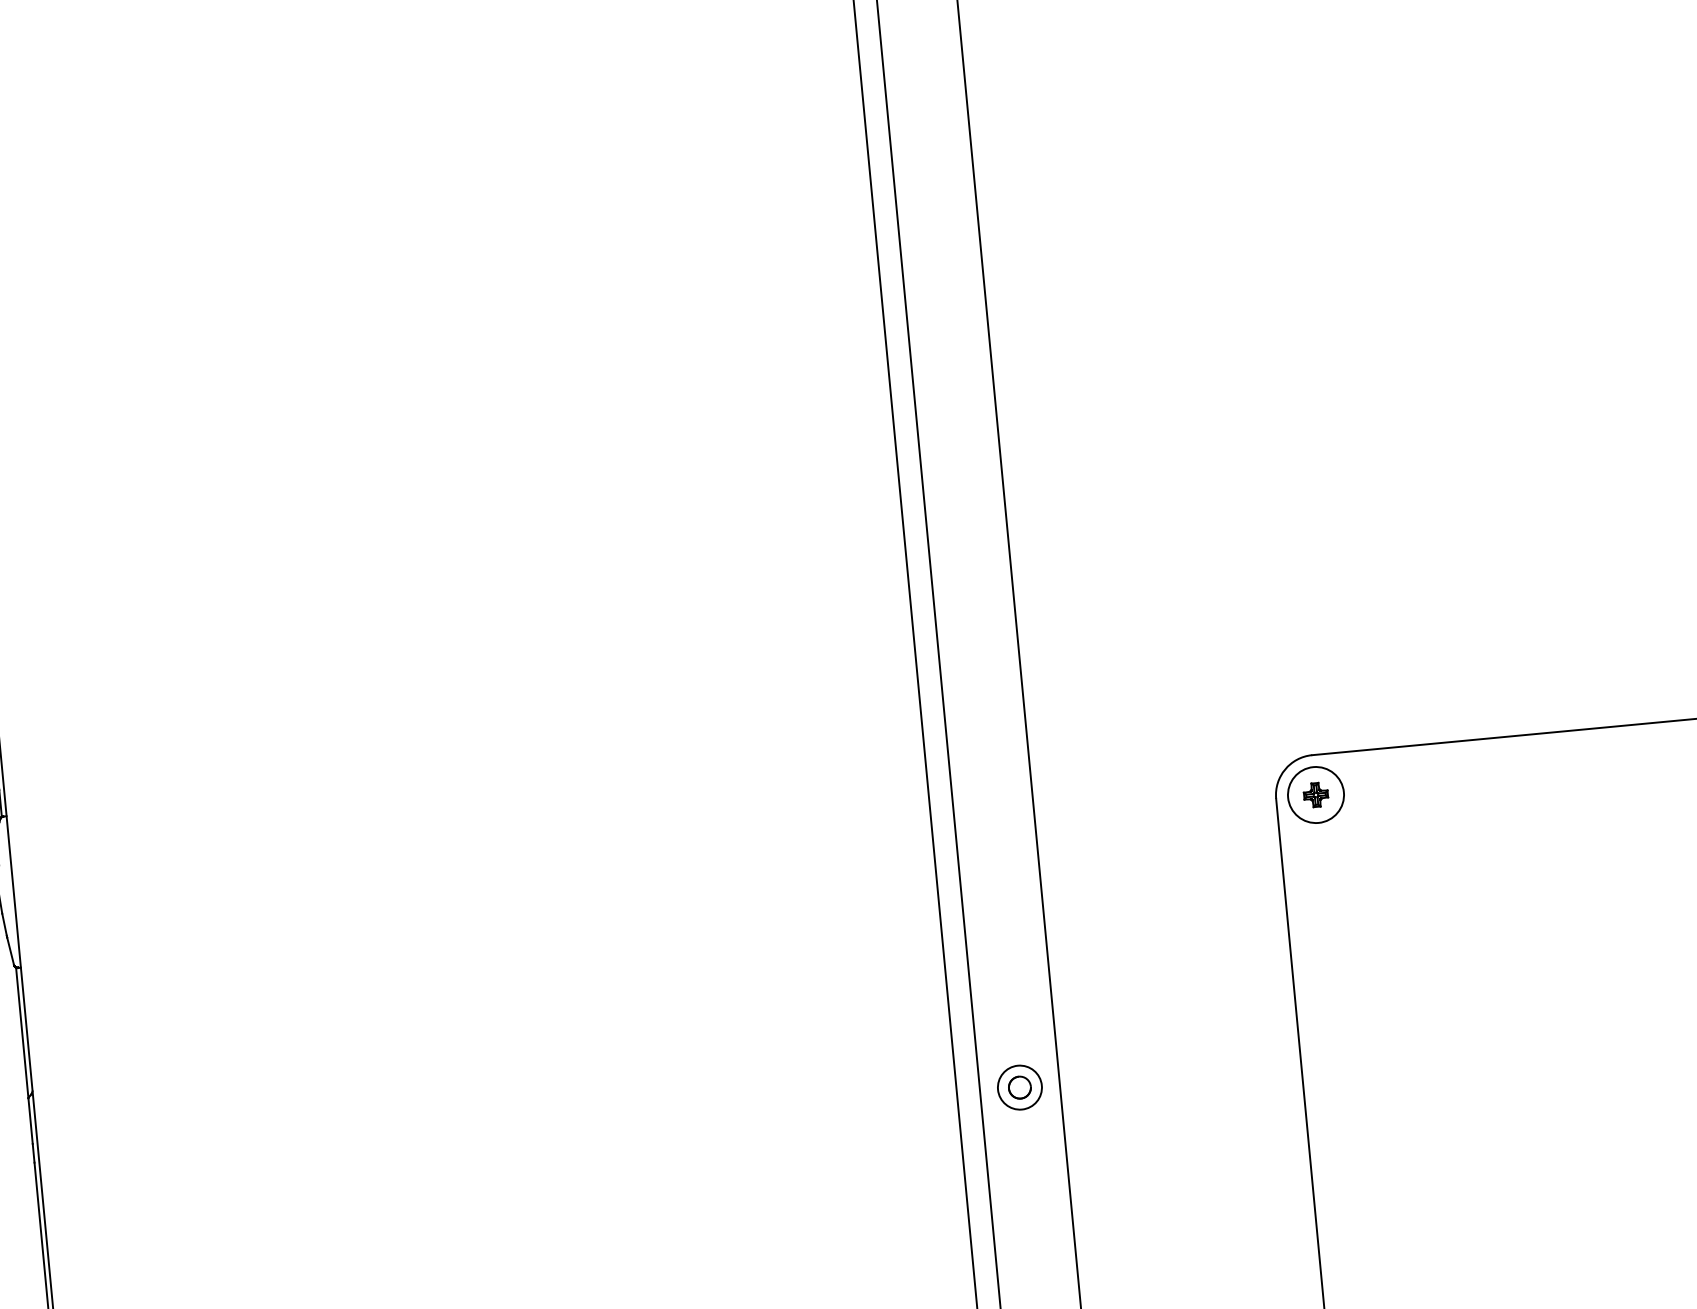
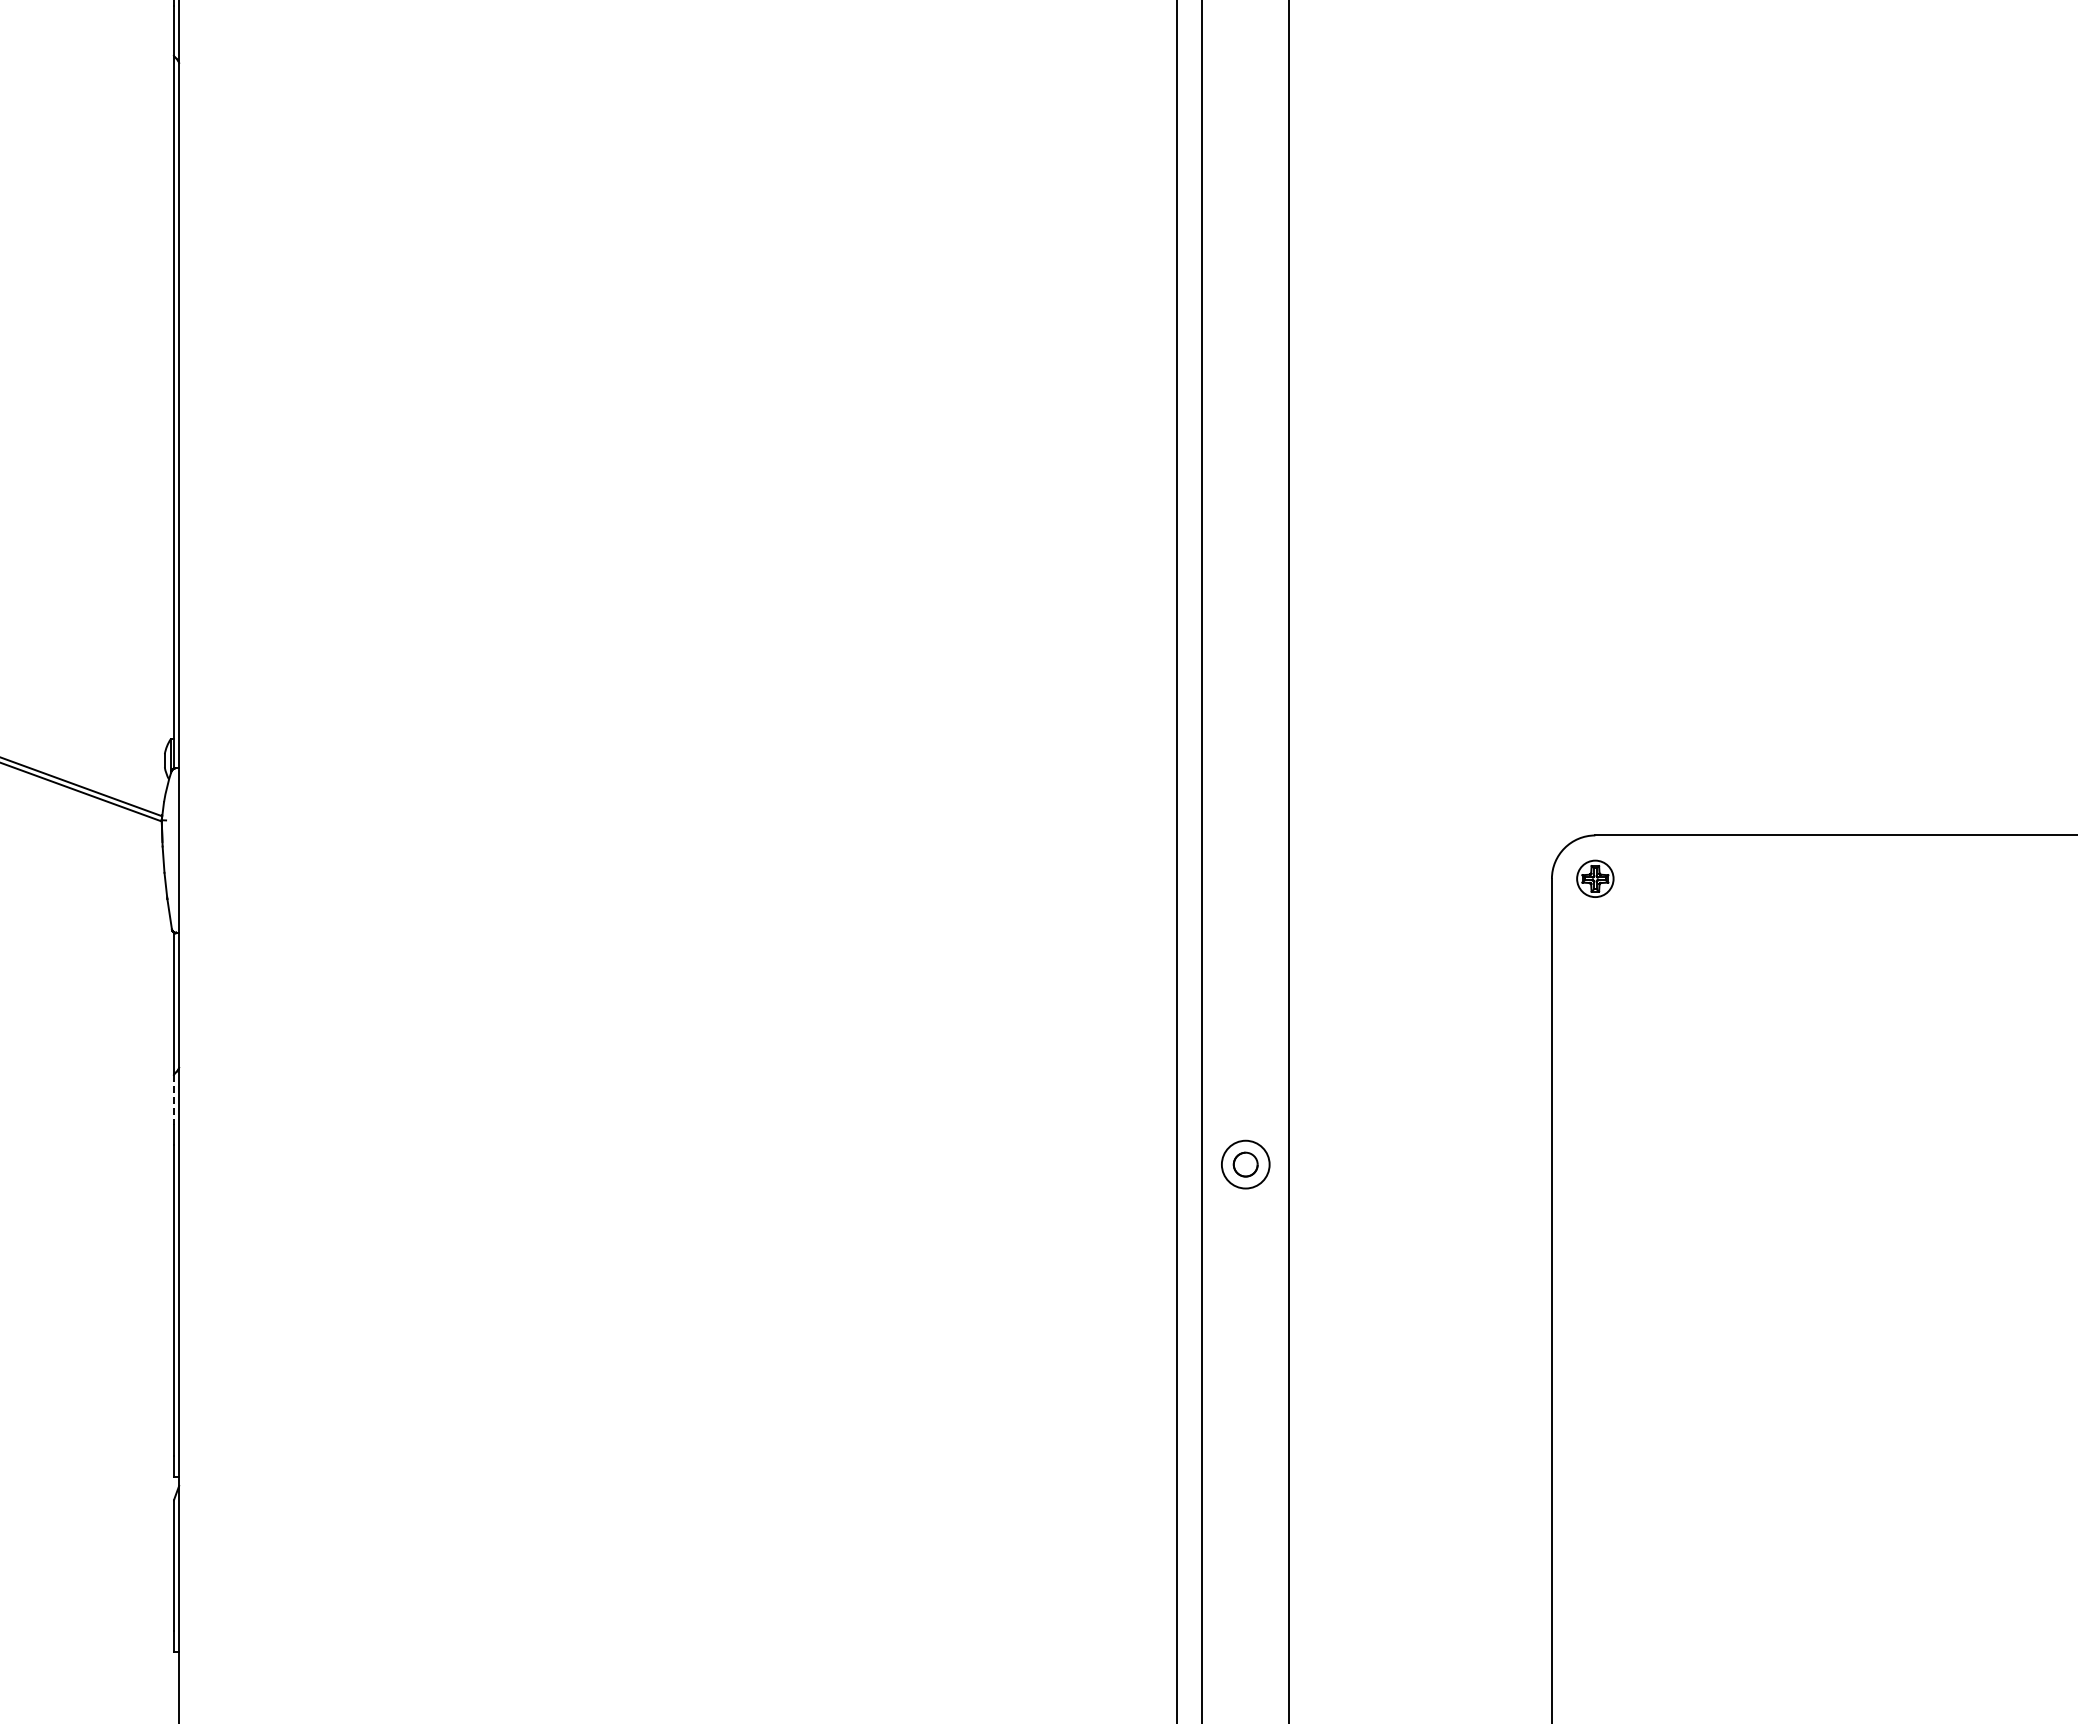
circle: (1315, 794) -> (1594, 878), size x0.6
line: (30, 1120) -> (173, 1099), solid -> dashed

